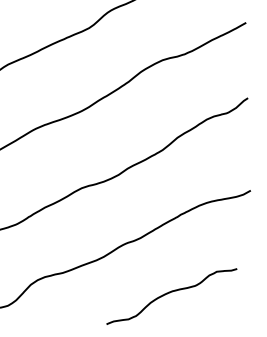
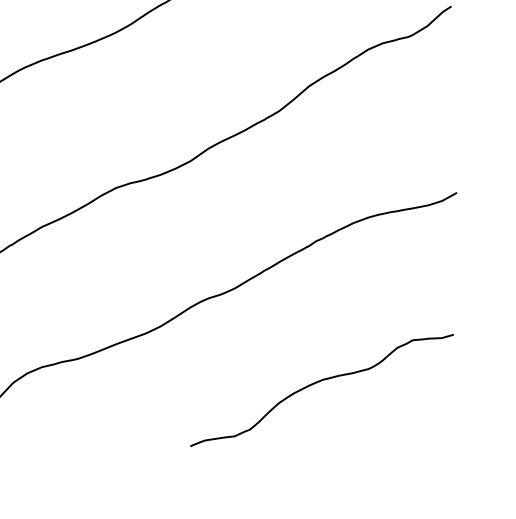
curve: (170, 293) -> (319, 384), moved

